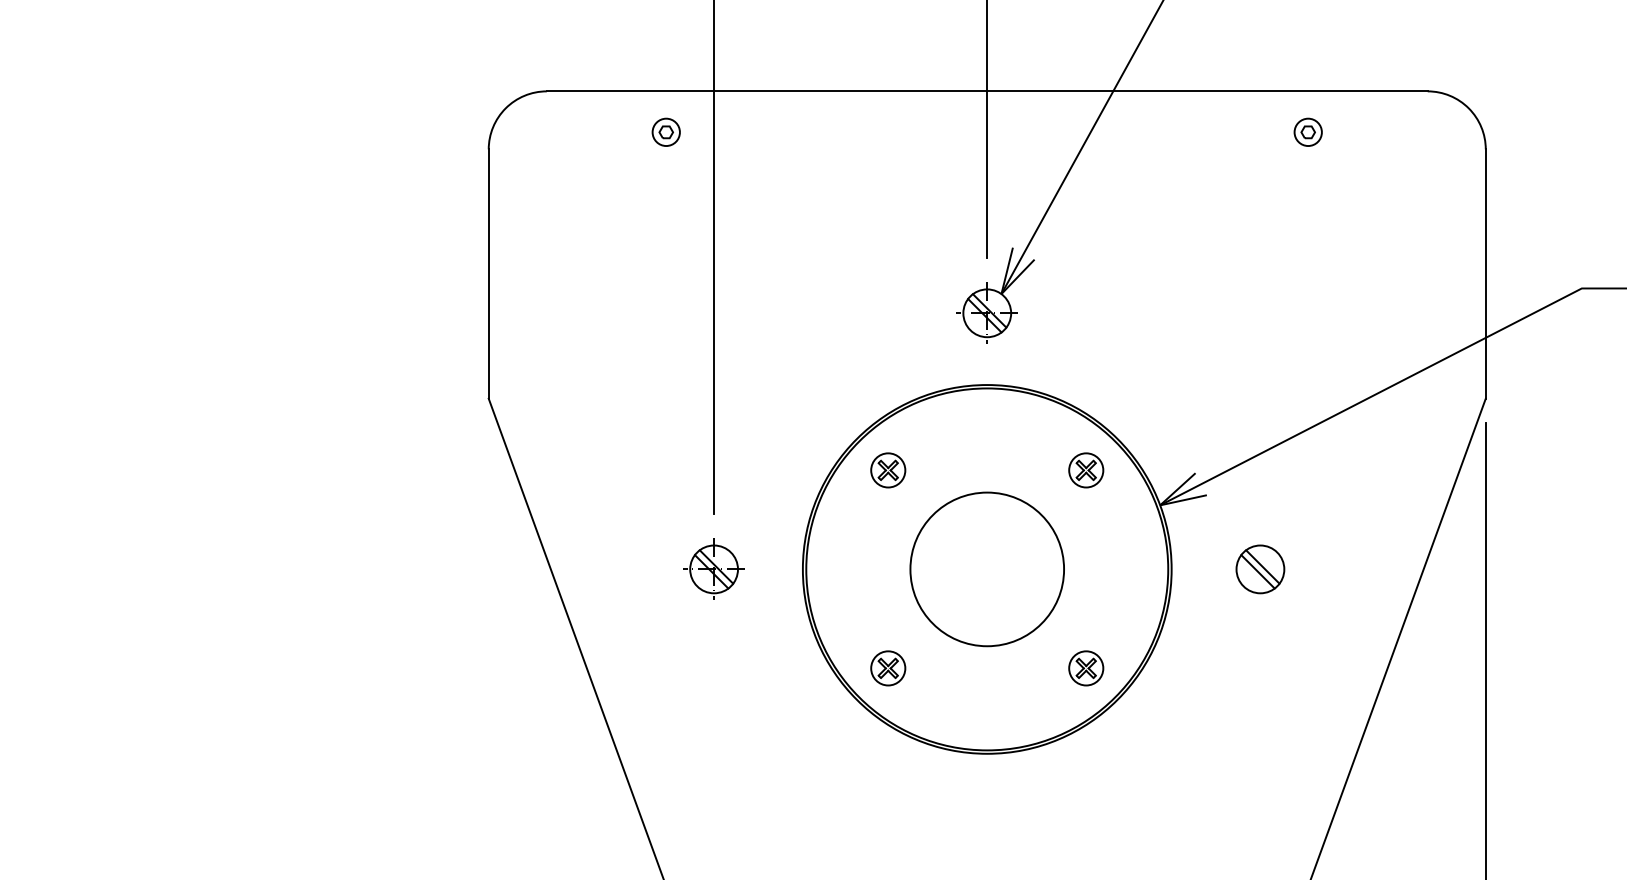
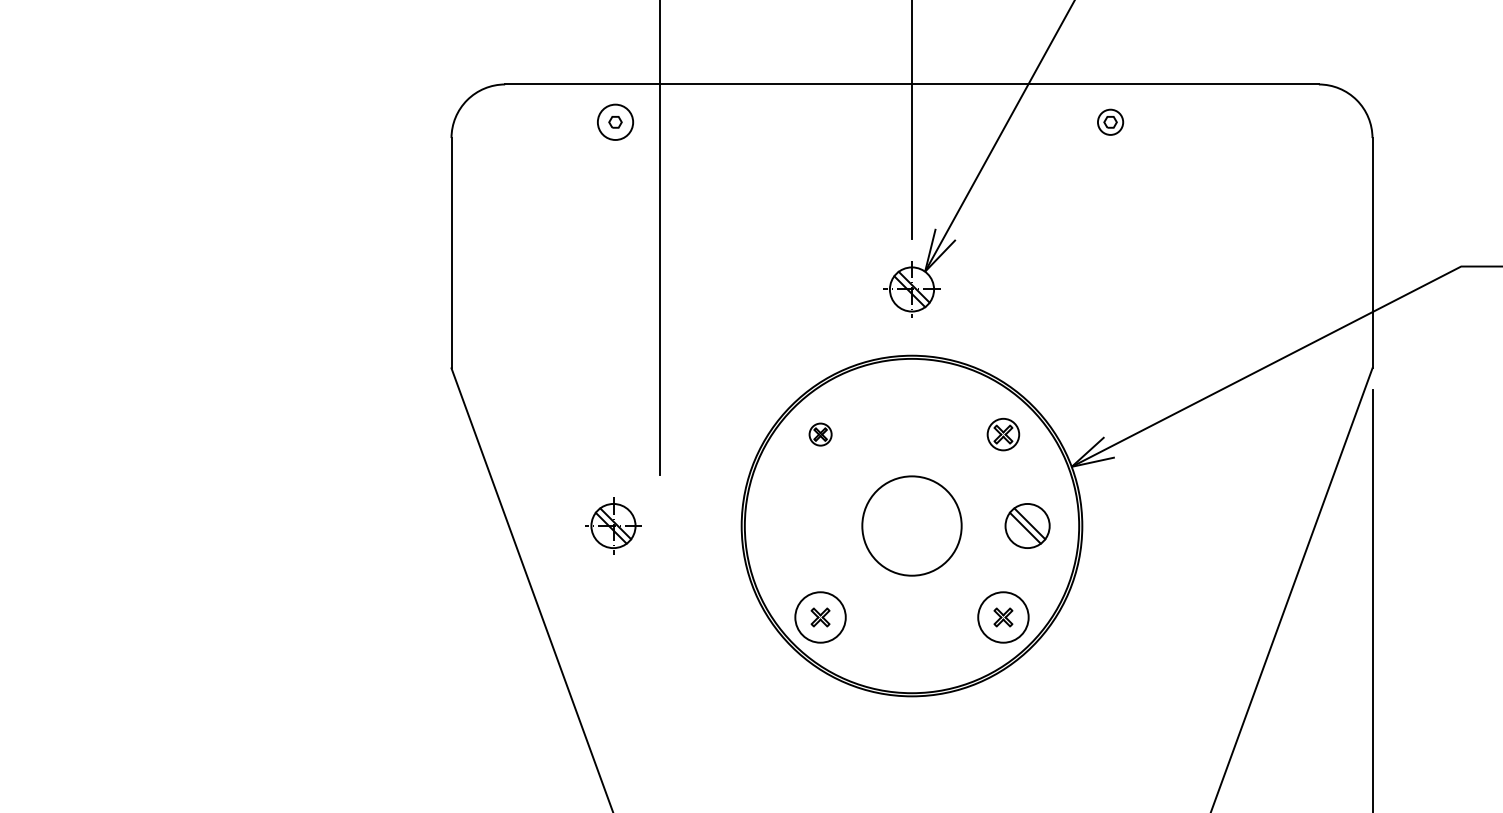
part: (1307, 131) -> (1109, 121), moved
circle: (665, 132) -> (614, 122), size x1.4
part: (888, 470) -> (820, 434), size x0.7
part: (713, 568) -> (612, 525), moved
circle: (987, 569) -> (912, 526), size x0.7
part: (1260, 569) -> (1027, 526), moved
circle: (888, 668) -> (820, 617), size x1.6
circle: (1086, 668) -> (1003, 617), size x1.6

